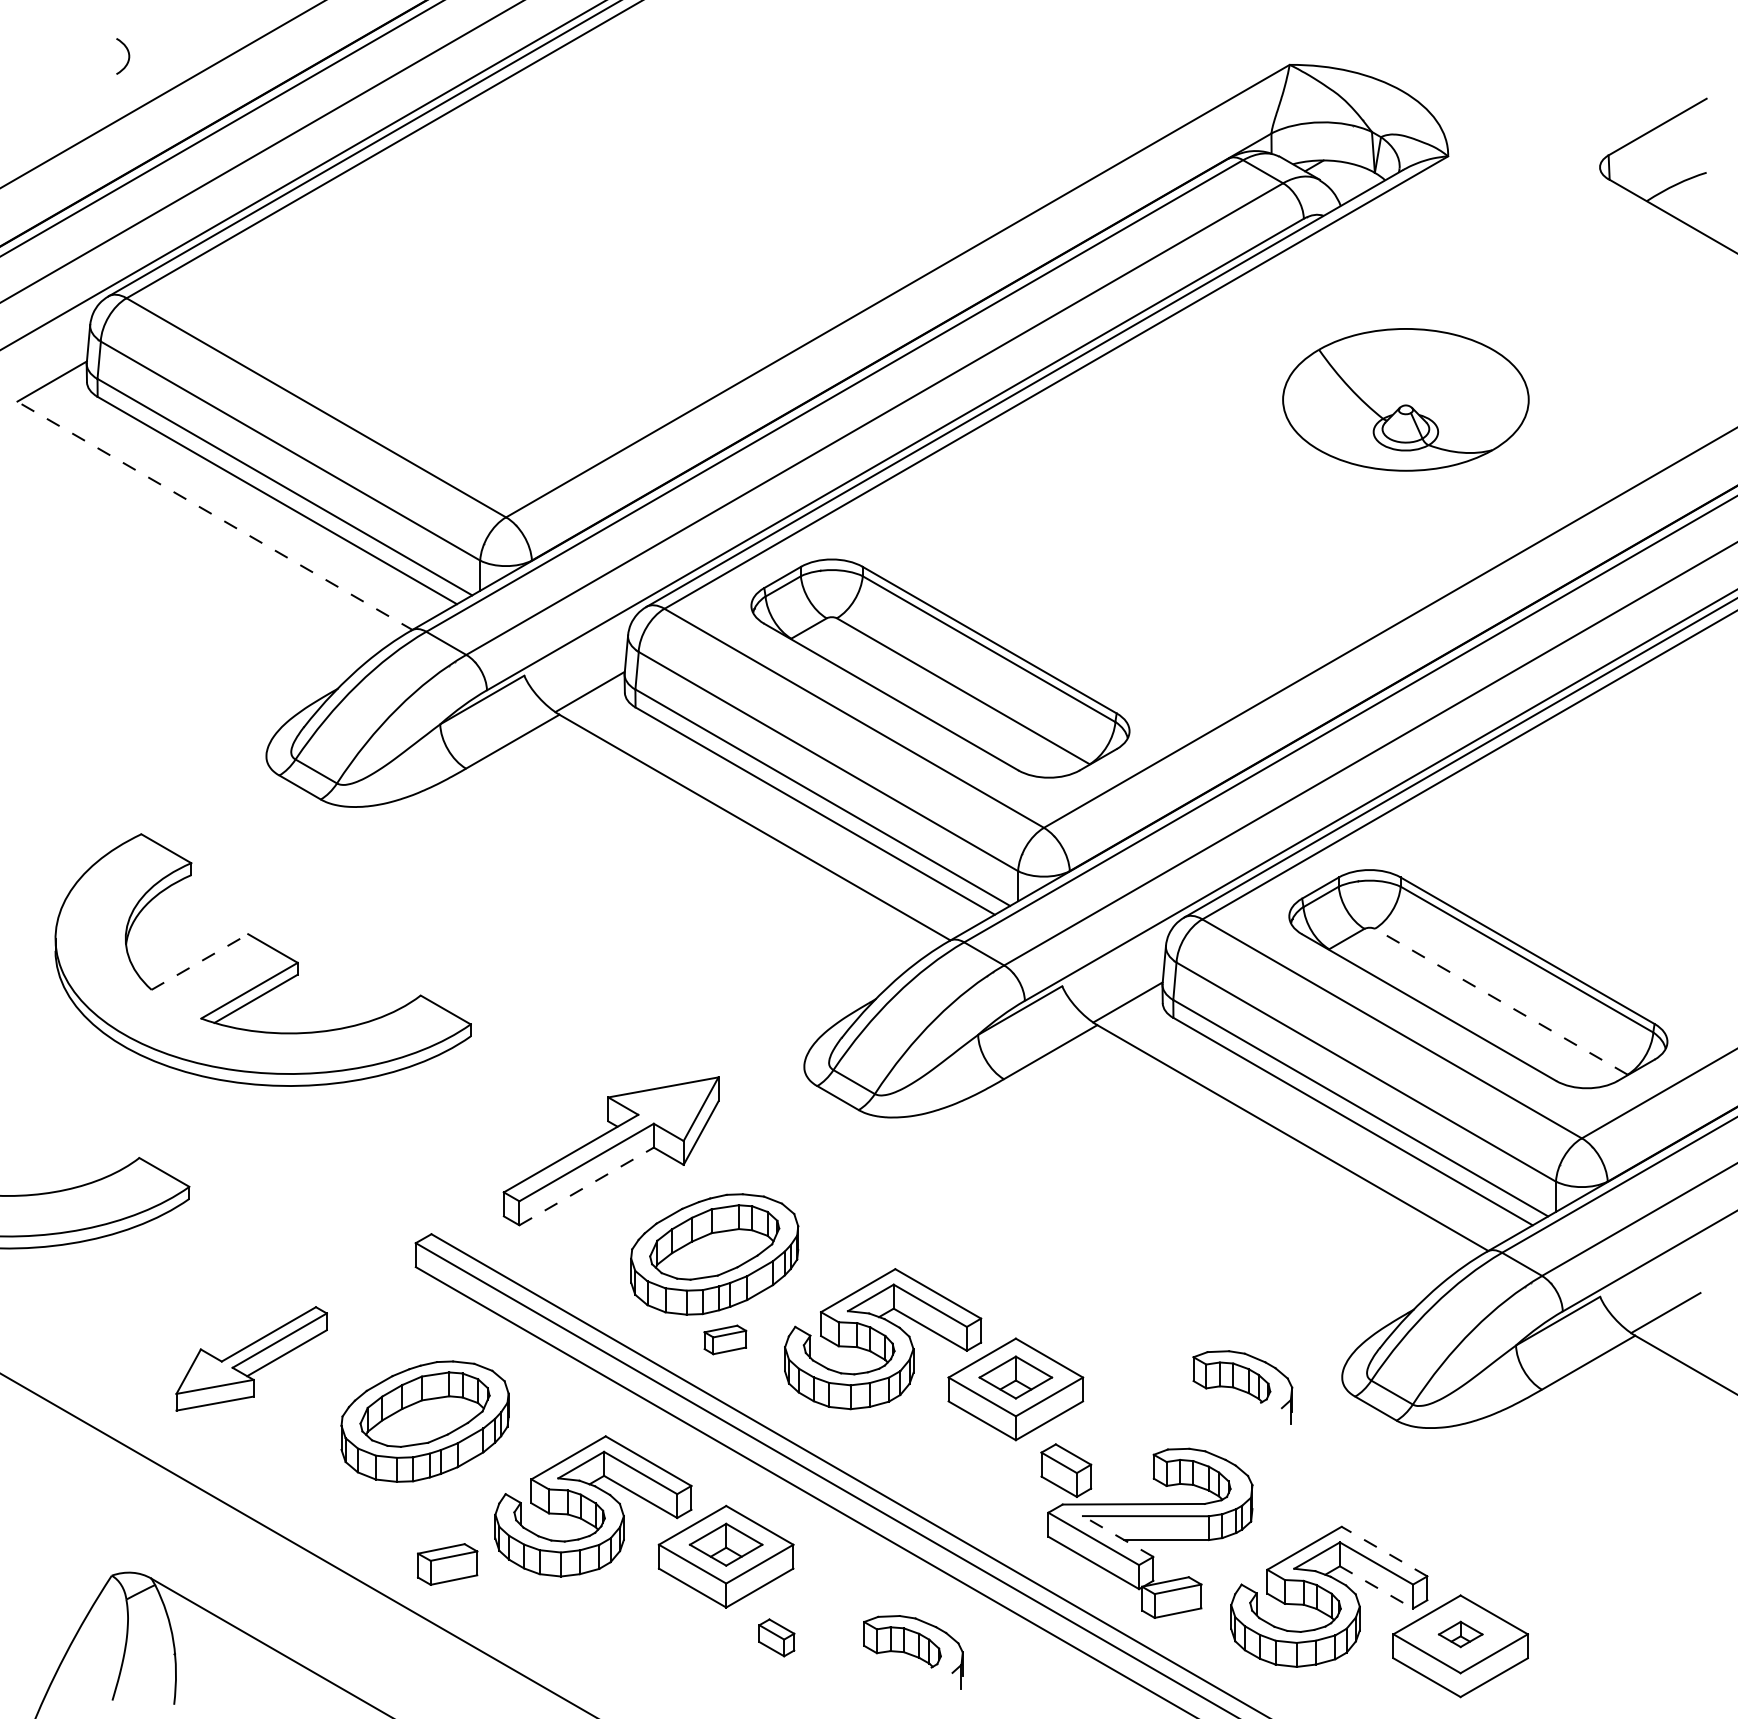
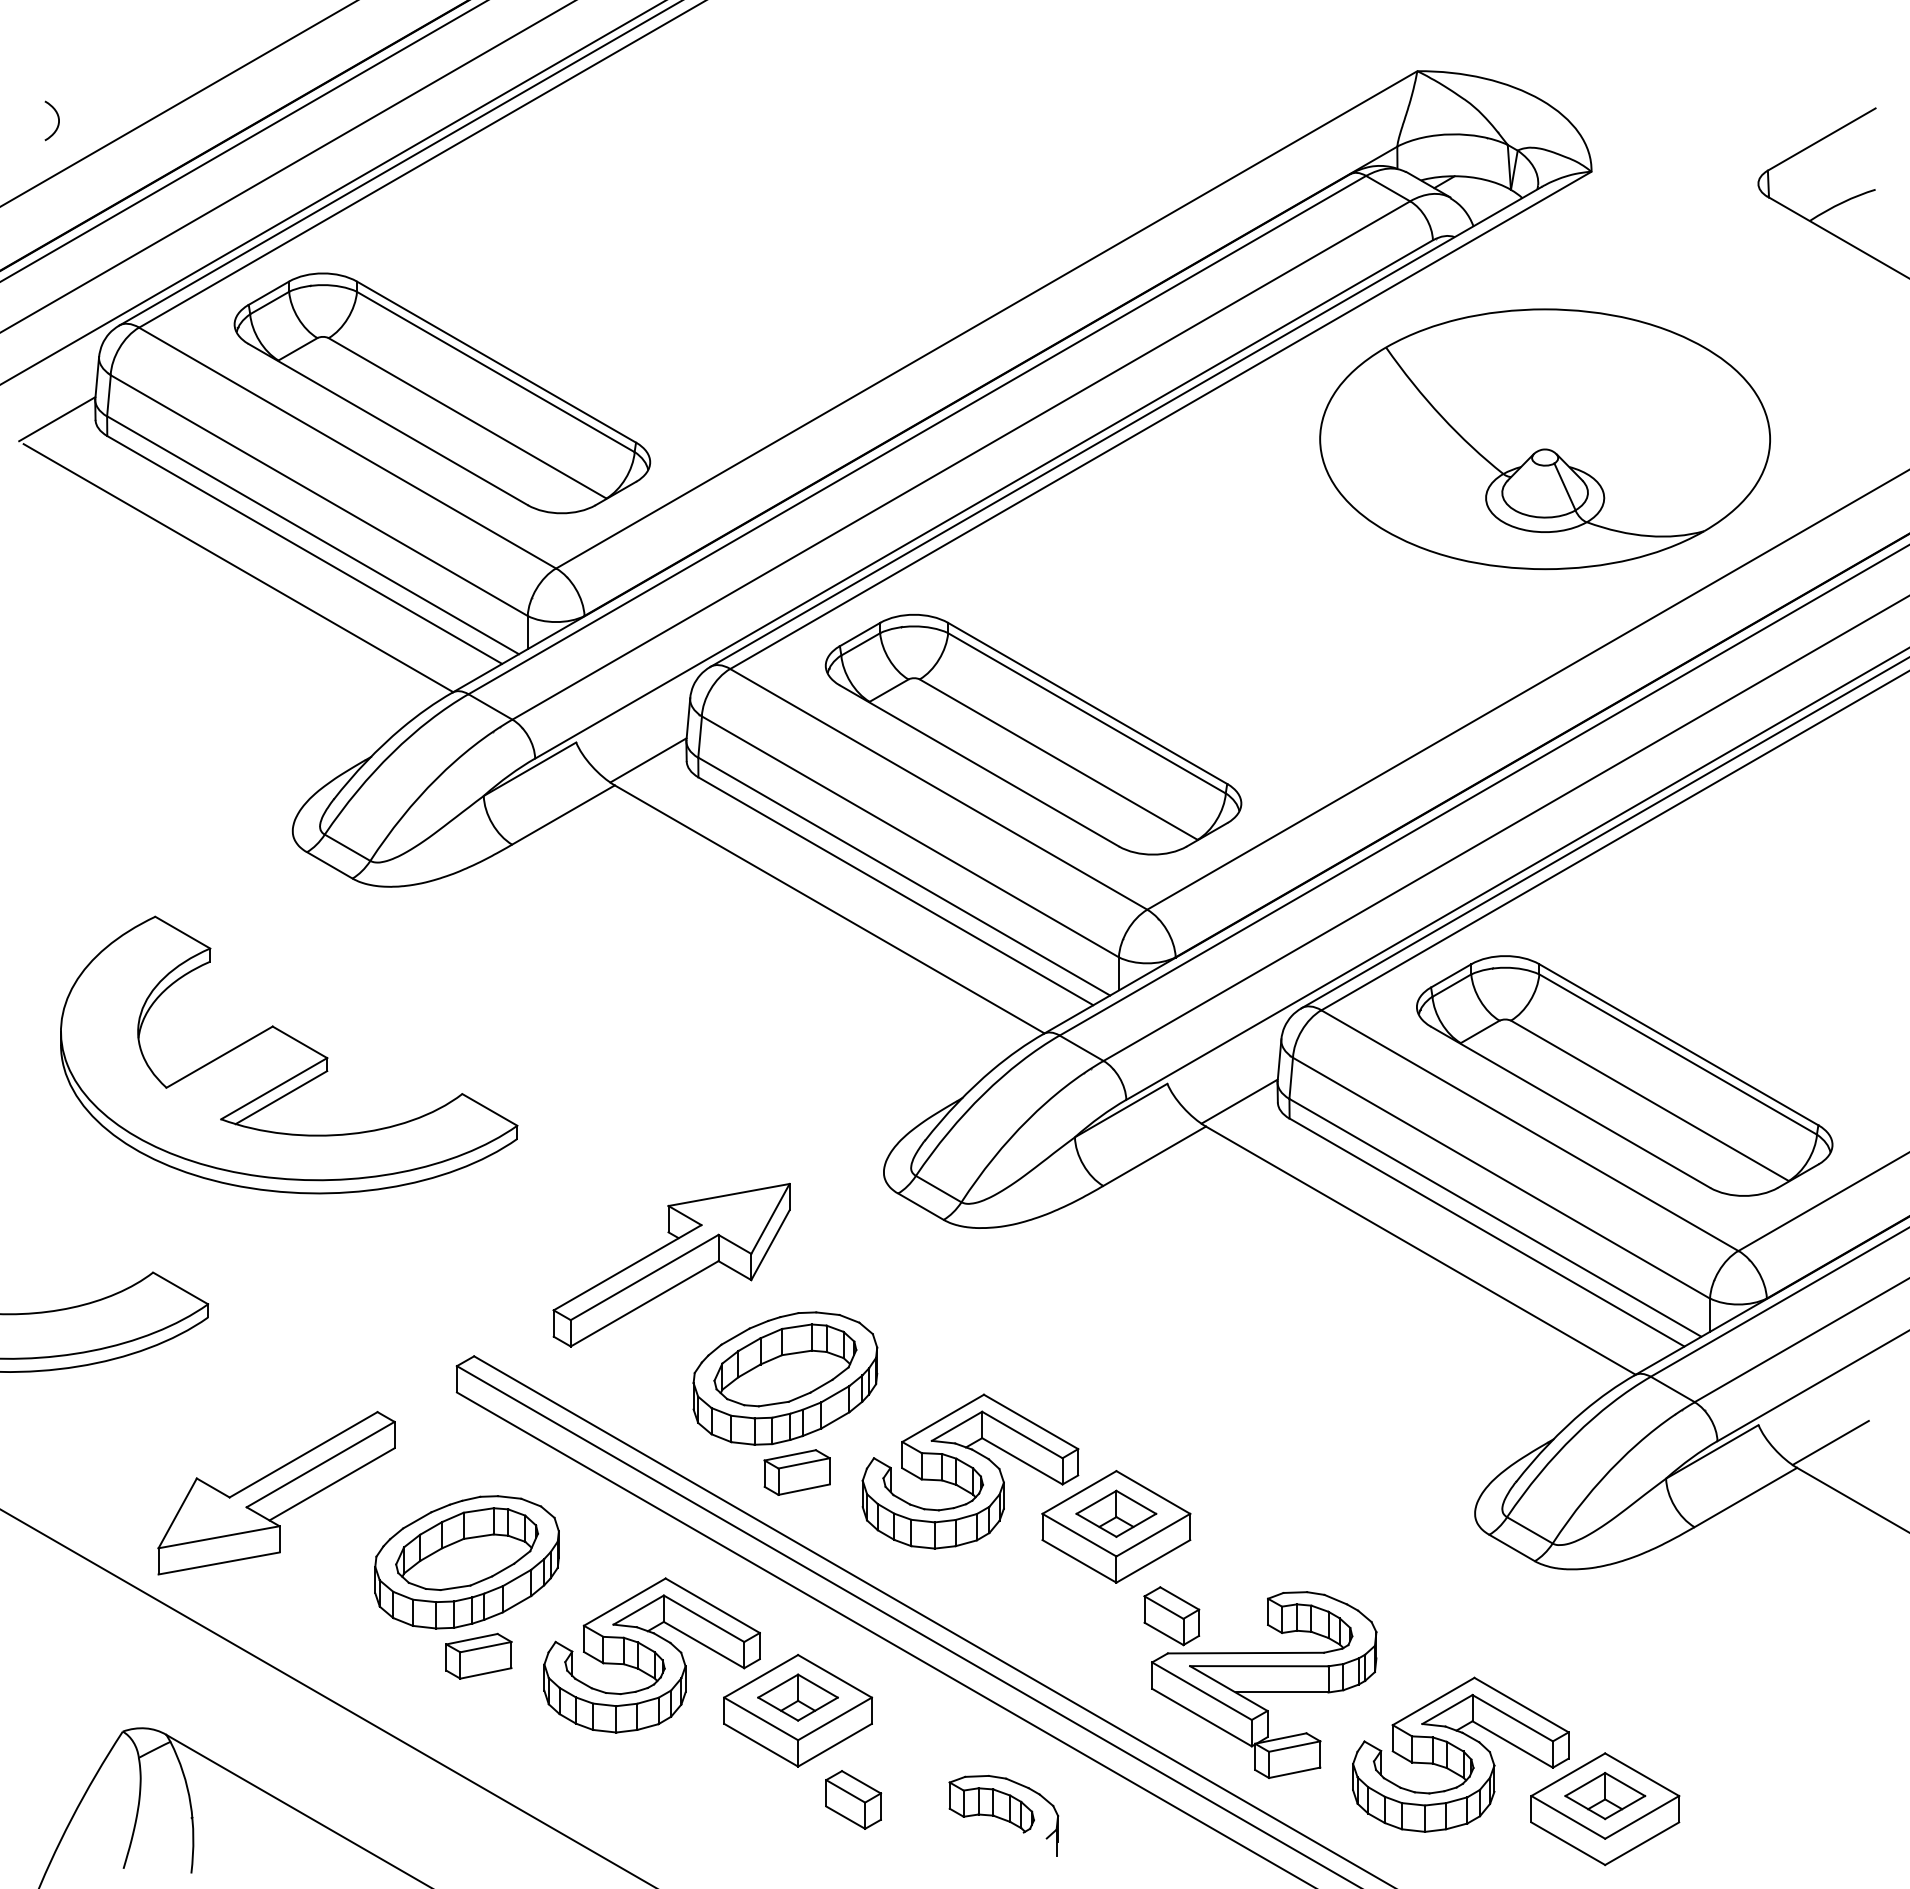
curve: (127, 54) -> (57, 118), moved
part: (402, 358) -> (442, 393), added
part: (1405, 400) -> (1544, 439), size x1.67
line: (217, 517) -> (238, 568), dashed -> solid
line: (200, 961) -> (220, 1056), dashed -> solid
line: (1500, 1001) -> (1649, 1100), dashed -> solid
line: (587, 1186) -> (645, 1303), dashed -> solid
part: (724, 1339) -> (796, 1472), size x1.43
part: (251, 1359) -> (276, 1493), size x1.43
part: (1242, 1387) -> (1365, 1524), removed
line: (1117, 1536) -> (1228, 1688), dashed -> solid
line: (1384, 1551) -> (1521, 1704), dashed -> solid
part: (447, 1563) -> (478, 1655), moved
line: (1377, 1587) -> (1513, 1744), dashed -> solid
part: (1460, 1634) -> (1605, 1796), size x1.67
part: (776, 1637) -> (853, 1799), size x1.43

